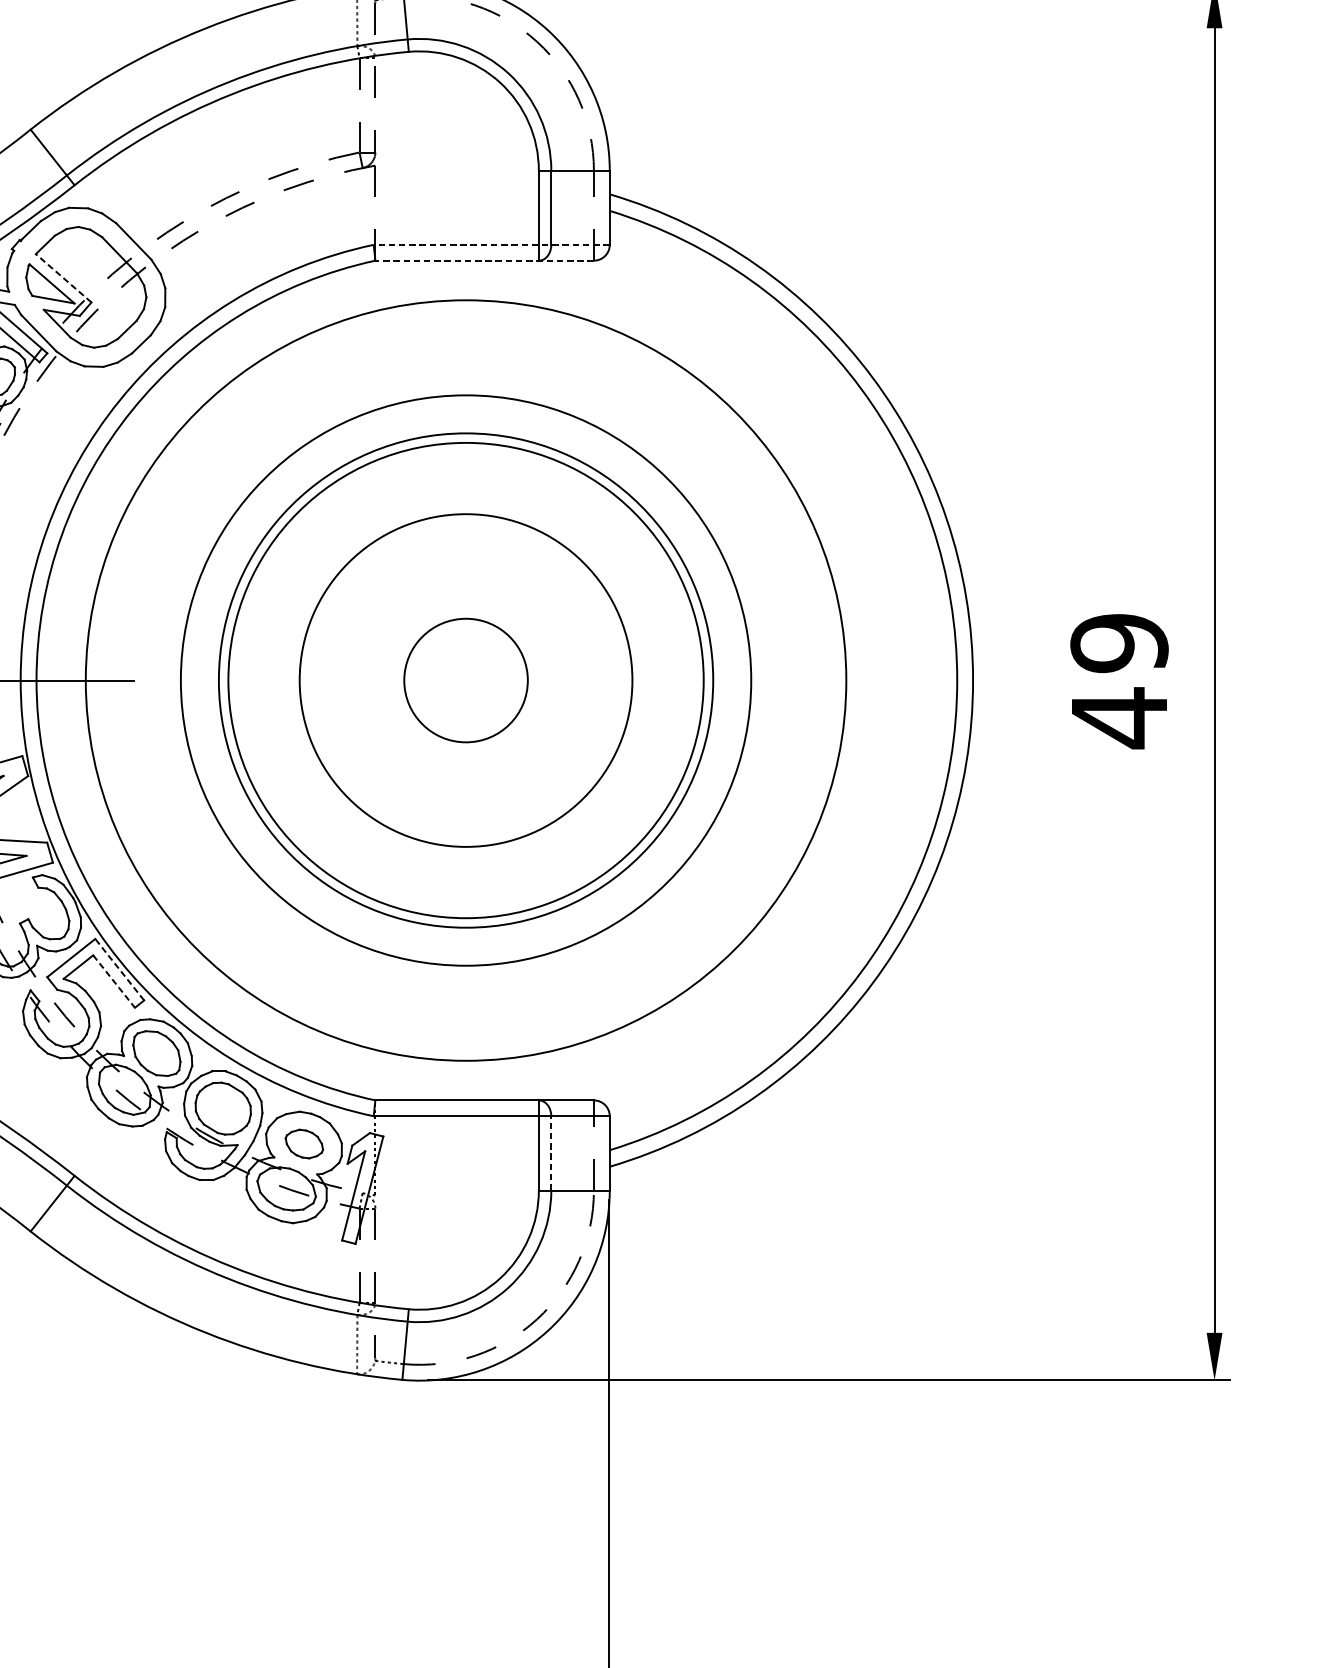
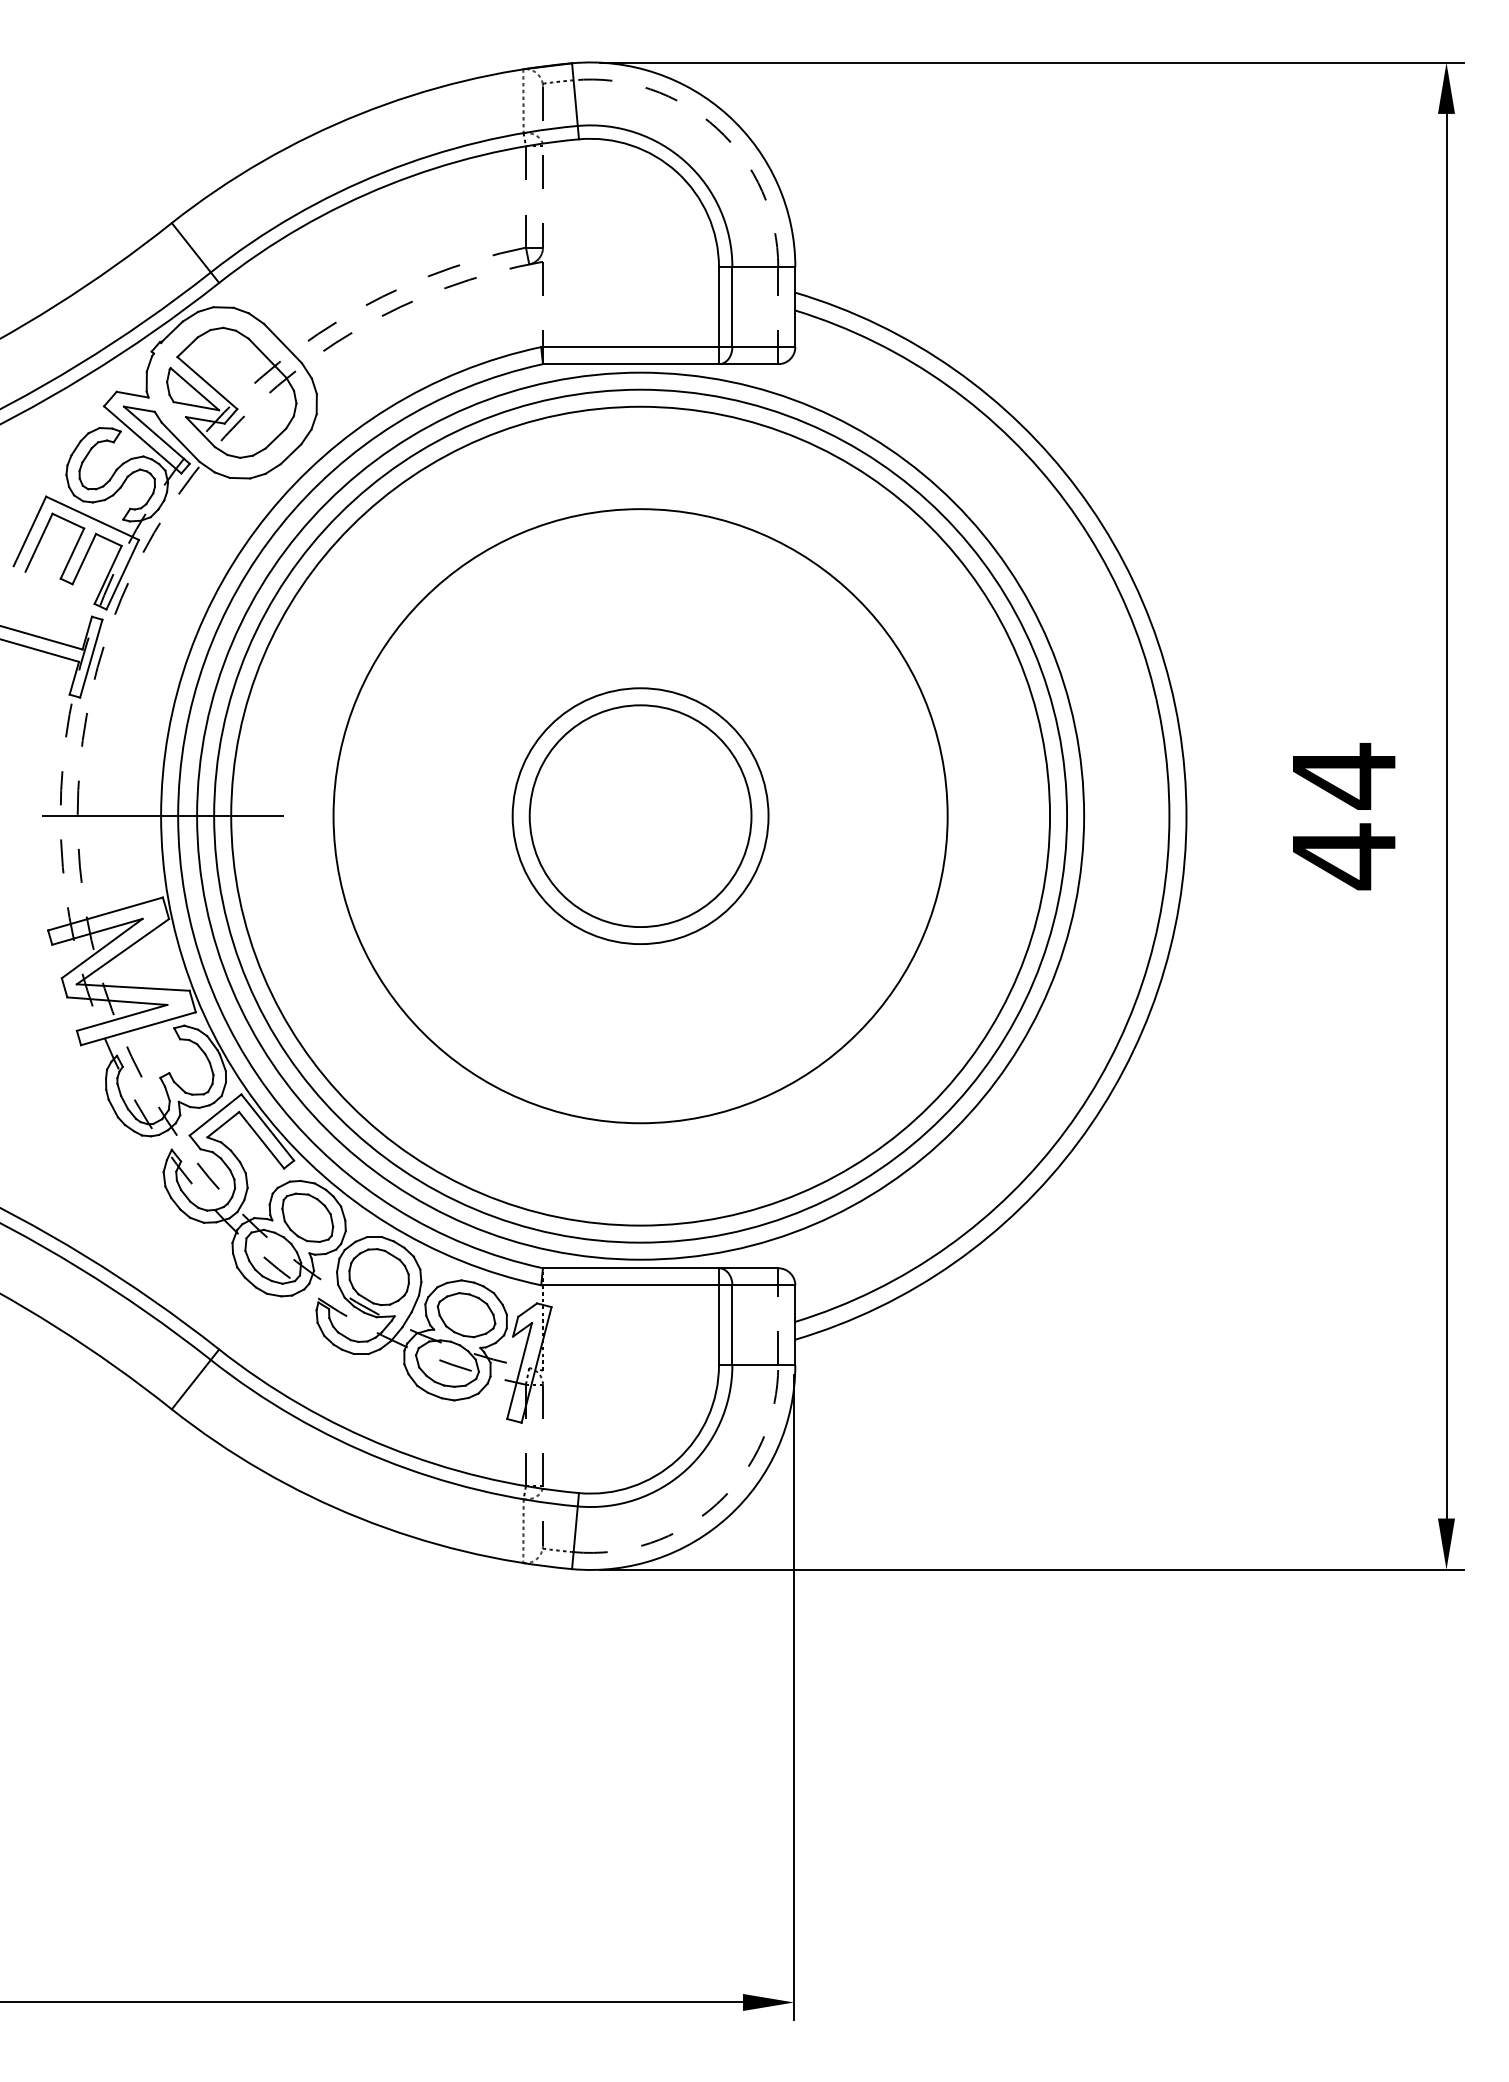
line: (491, 245) -> (667, 347), dashed -> solid
line: (484, 261) -> (660, 364), dashed -> solid
line: (63, 278) -> (207, 383), dashed -> solid
text: (1119, 643) -> (1344, 776), 49 -> 44
circle: (465, 679) -> (640, 815), size x1.67
circle: (465, 679) -> (640, 815), size x1.67
circle: (465, 680) -> (640, 816), size x0.71
circle: (465, 680) -> (640, 816), size x1.67
line: (119, 969) -> (267, 1127), dashed -> solid
line: (113, 981) -> (261, 1140), dashed -> solid
part: (304, 1144) -> (466, 1315), size x1.43
line: (551, 1153) -> (732, 1325), dashed -> solid

